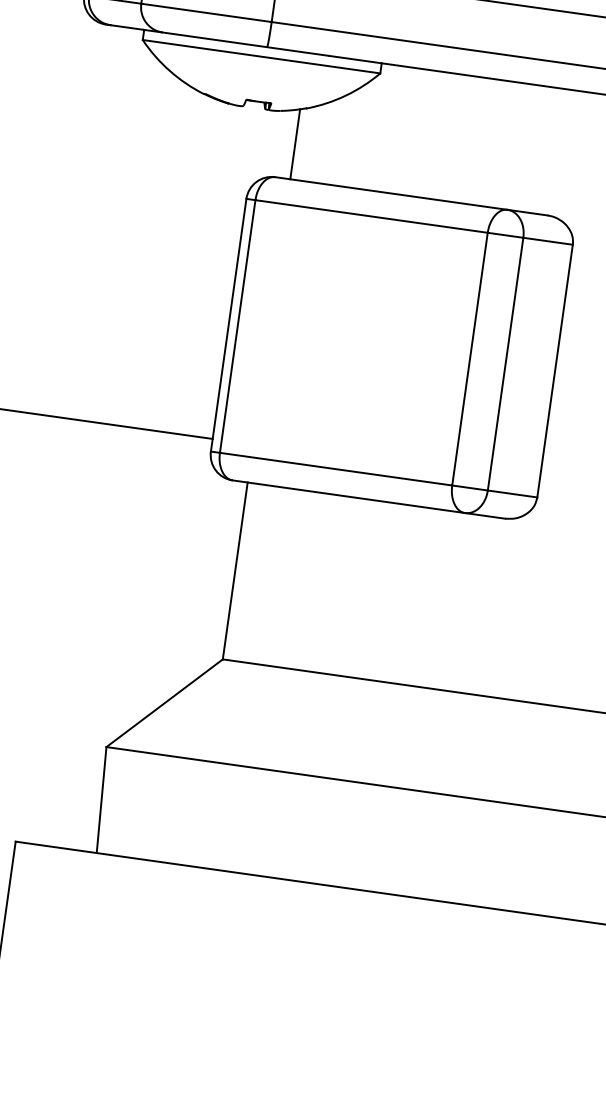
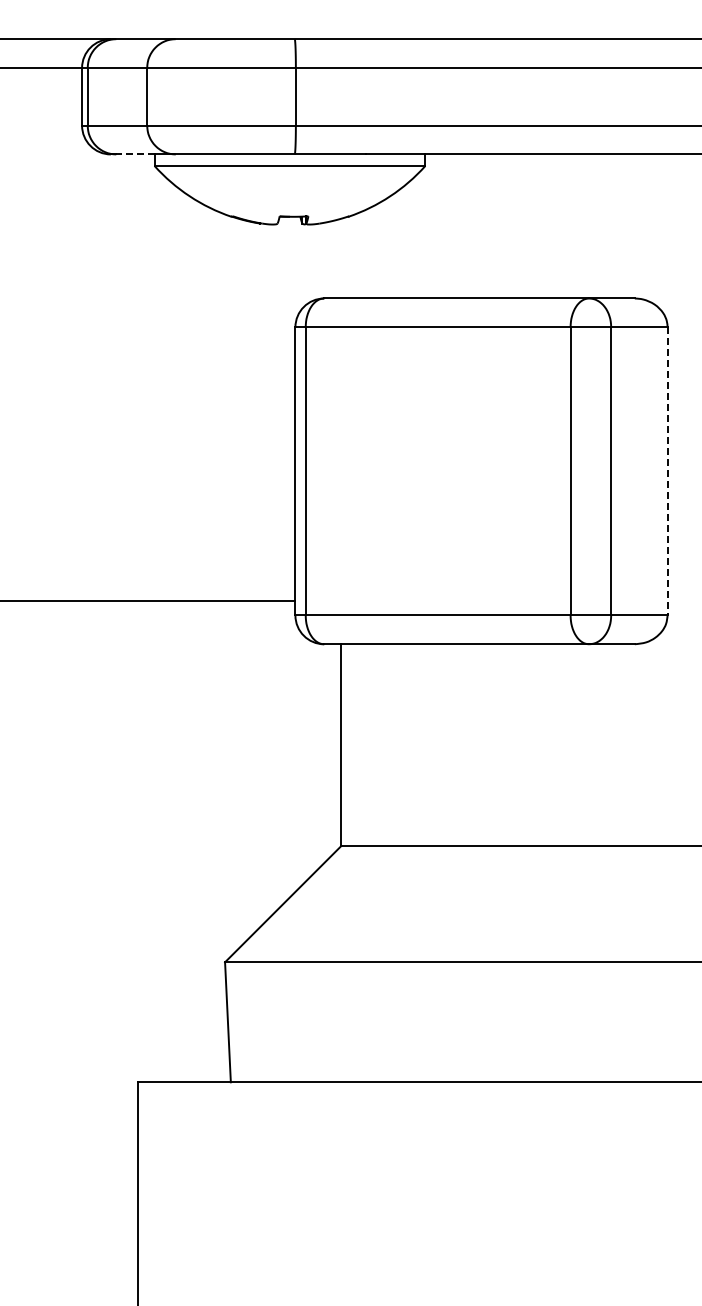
line: (126, 27) -> (134, 154), solid -> dashed
line: (295, 144) -> (341, 258), removed
line: (554, 371) -> (667, 471), solid -> dashed

